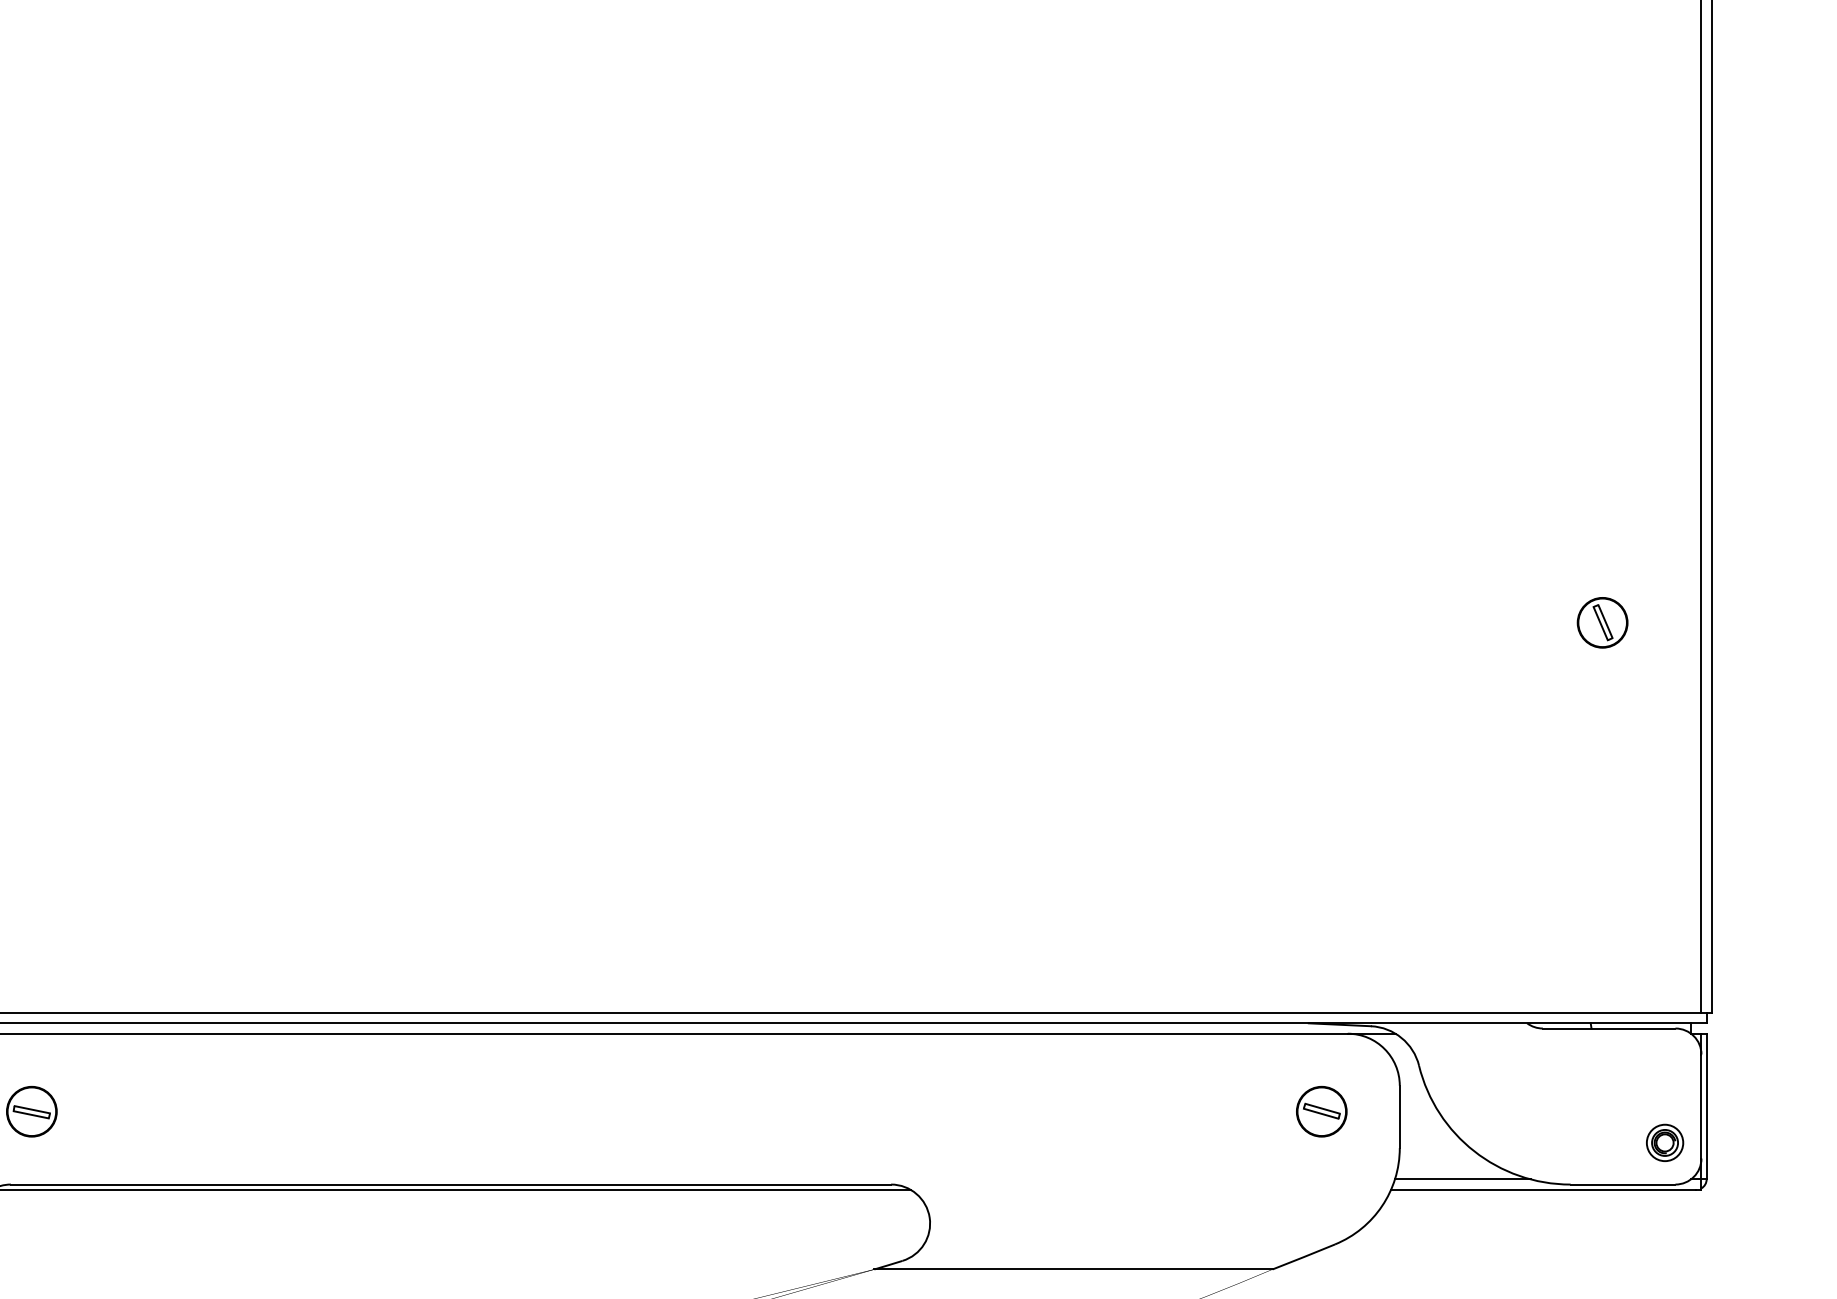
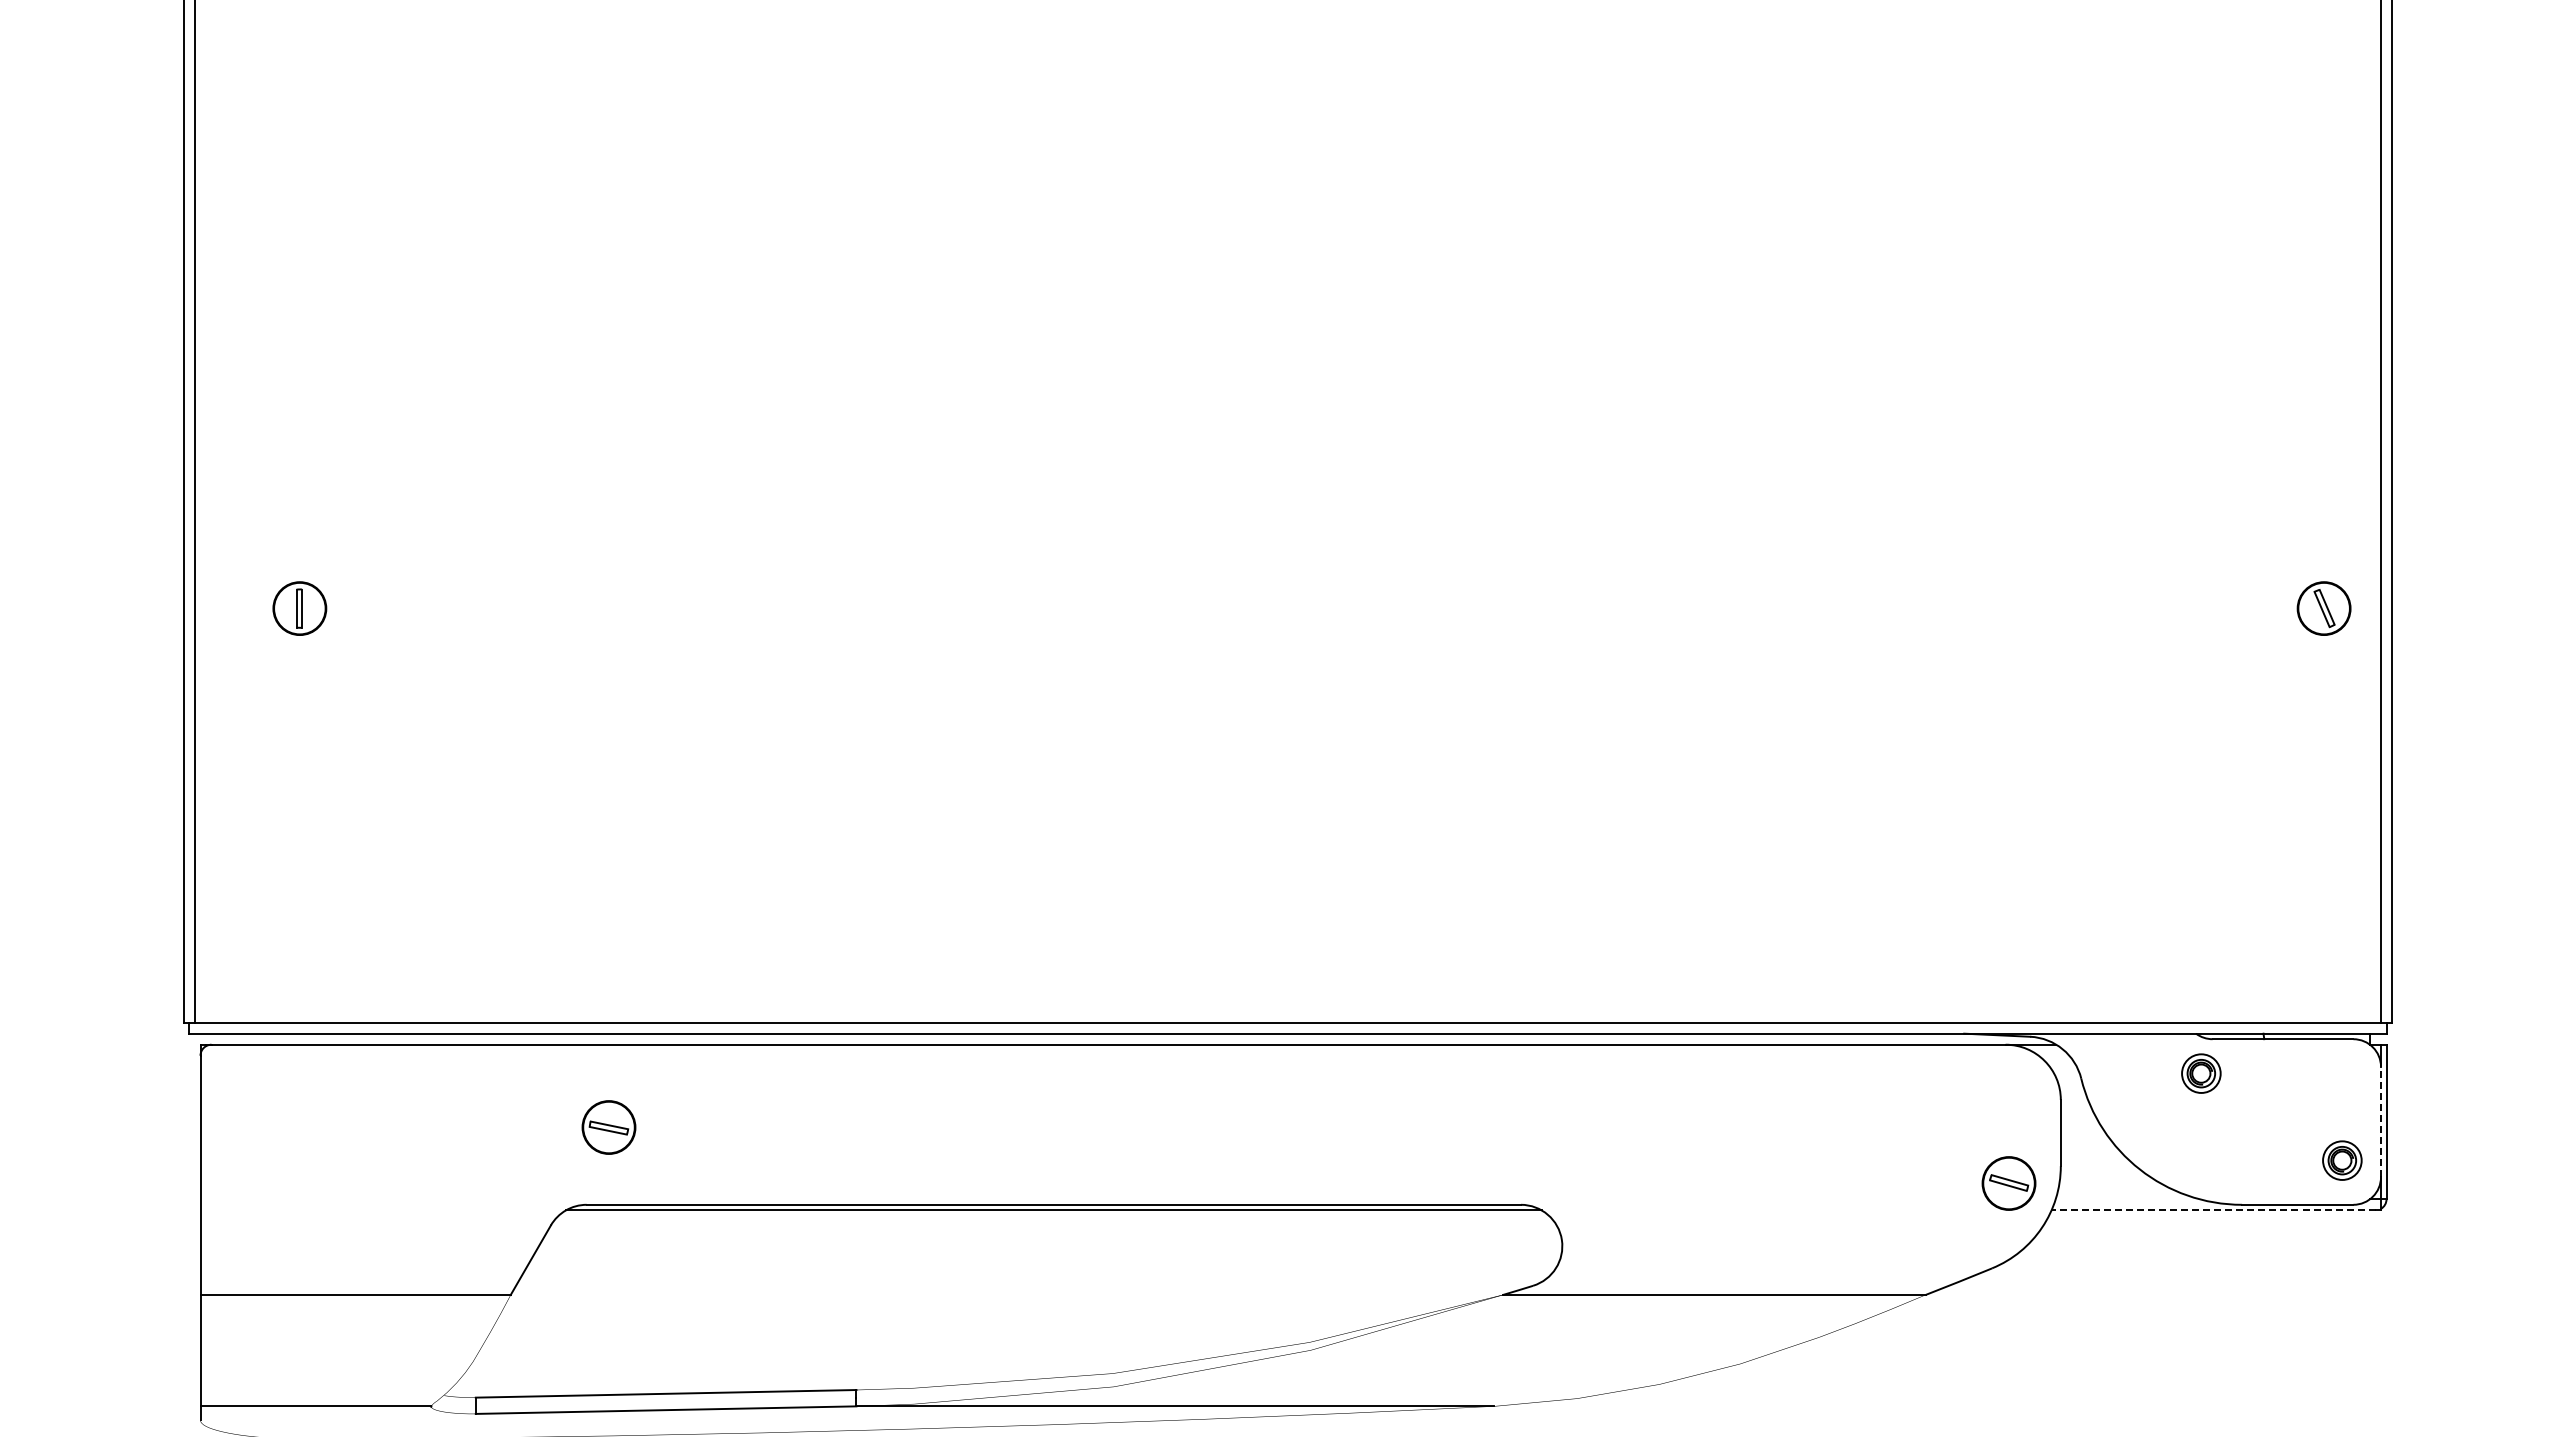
part: (1602, 622) -> (2323, 608), moved
part: (1532, 1060) -> (2201, 1073), added
line: (1701, 1106) -> (2381, 1121), solid -> dashed
part: (1321, 1111) -> (2008, 1183), moved
line: (1462, 1179) -> (2127, 1199), removed
line: (1543, 1189) -> (2213, 1210), solid -> dashed

